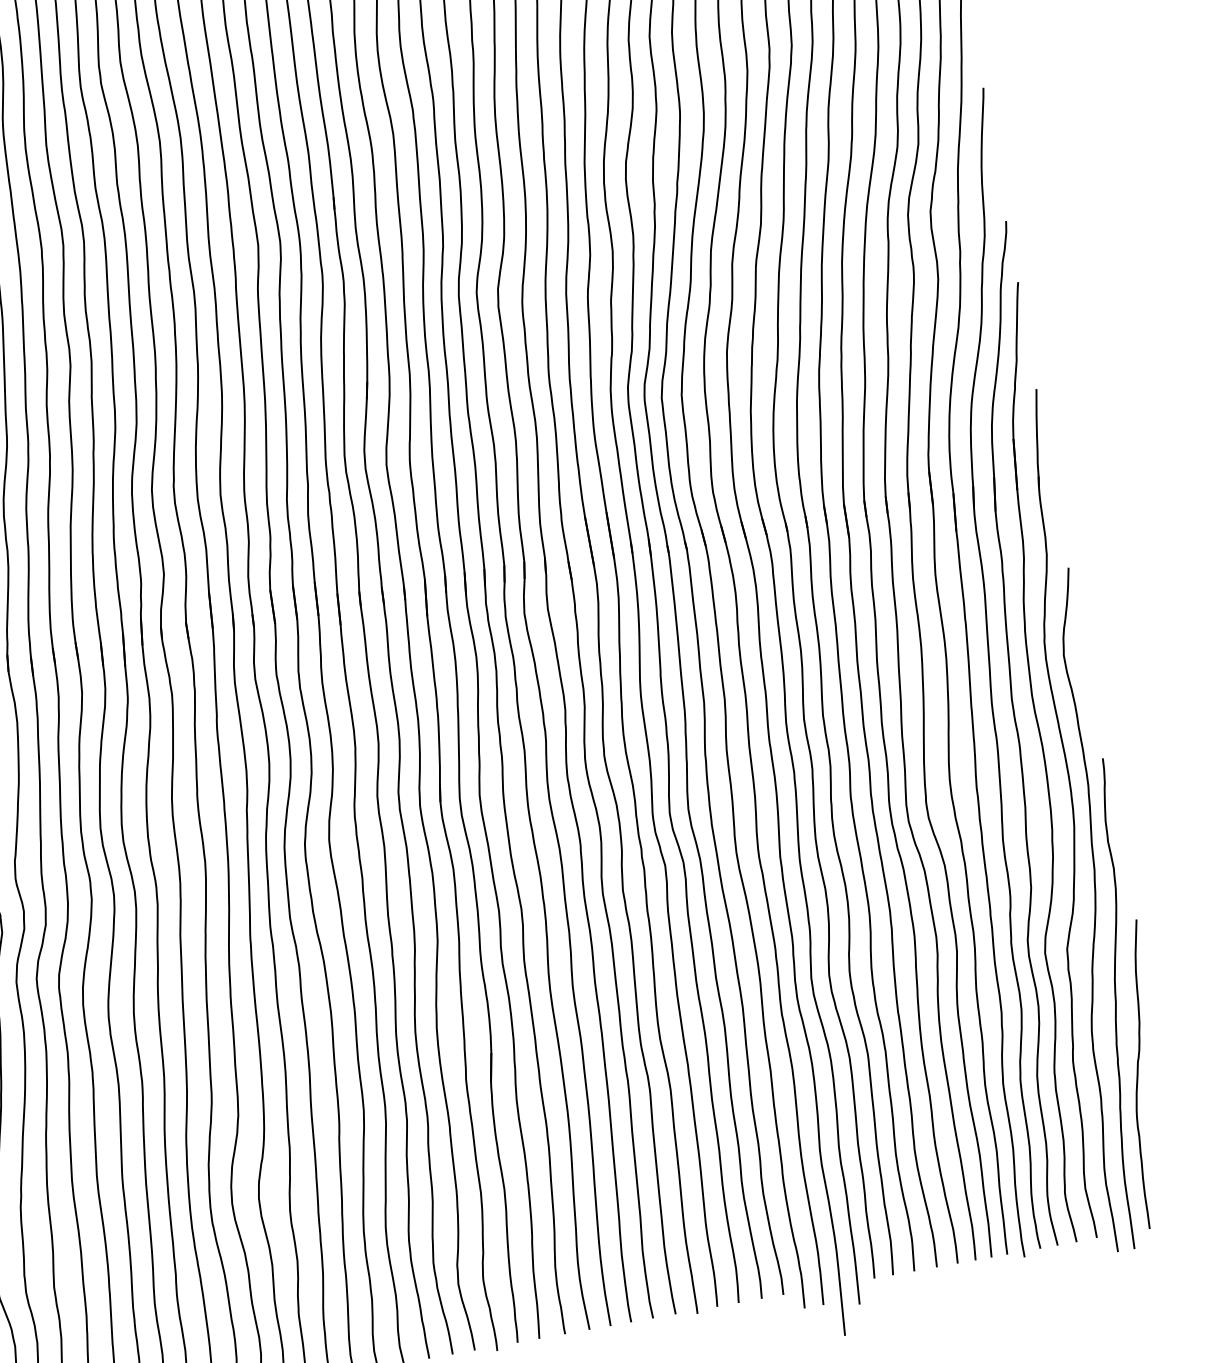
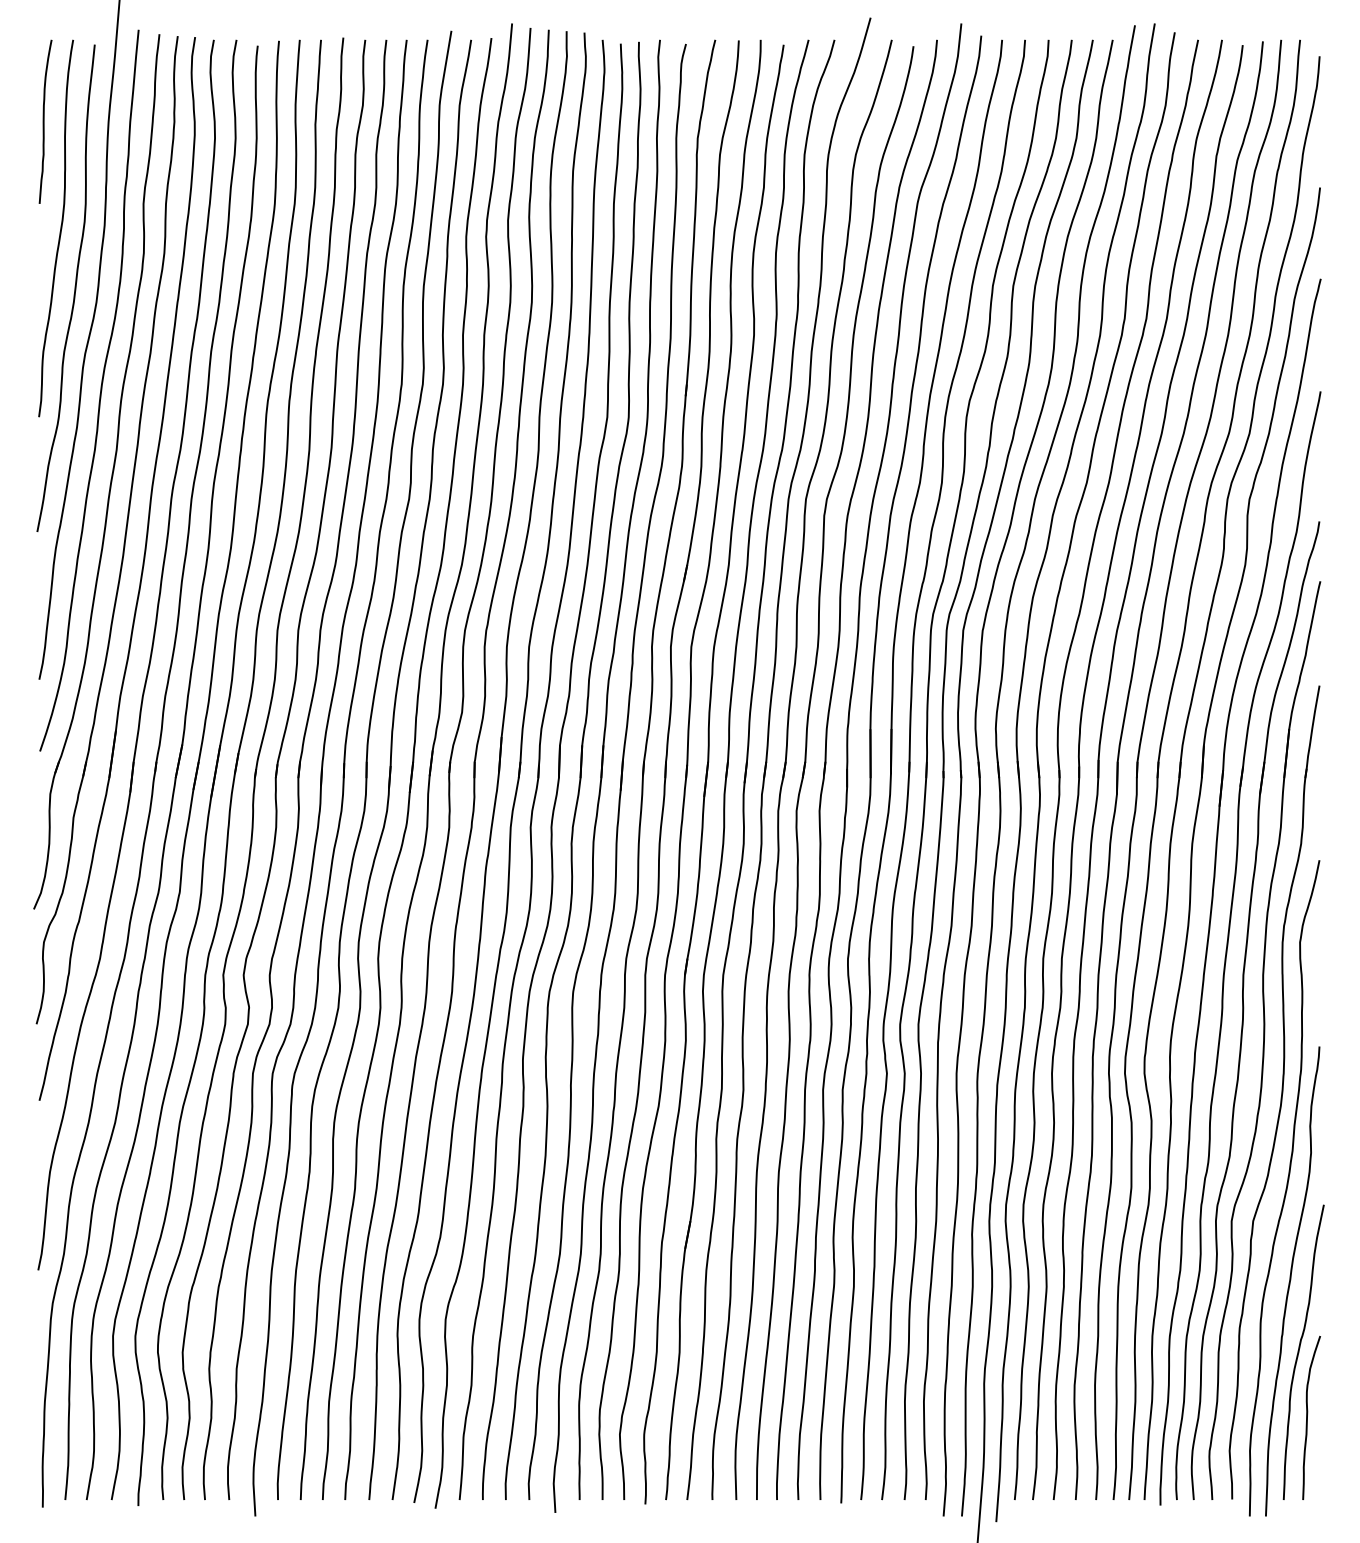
curve: (1158, 1140) -> (1307, 1417), added

